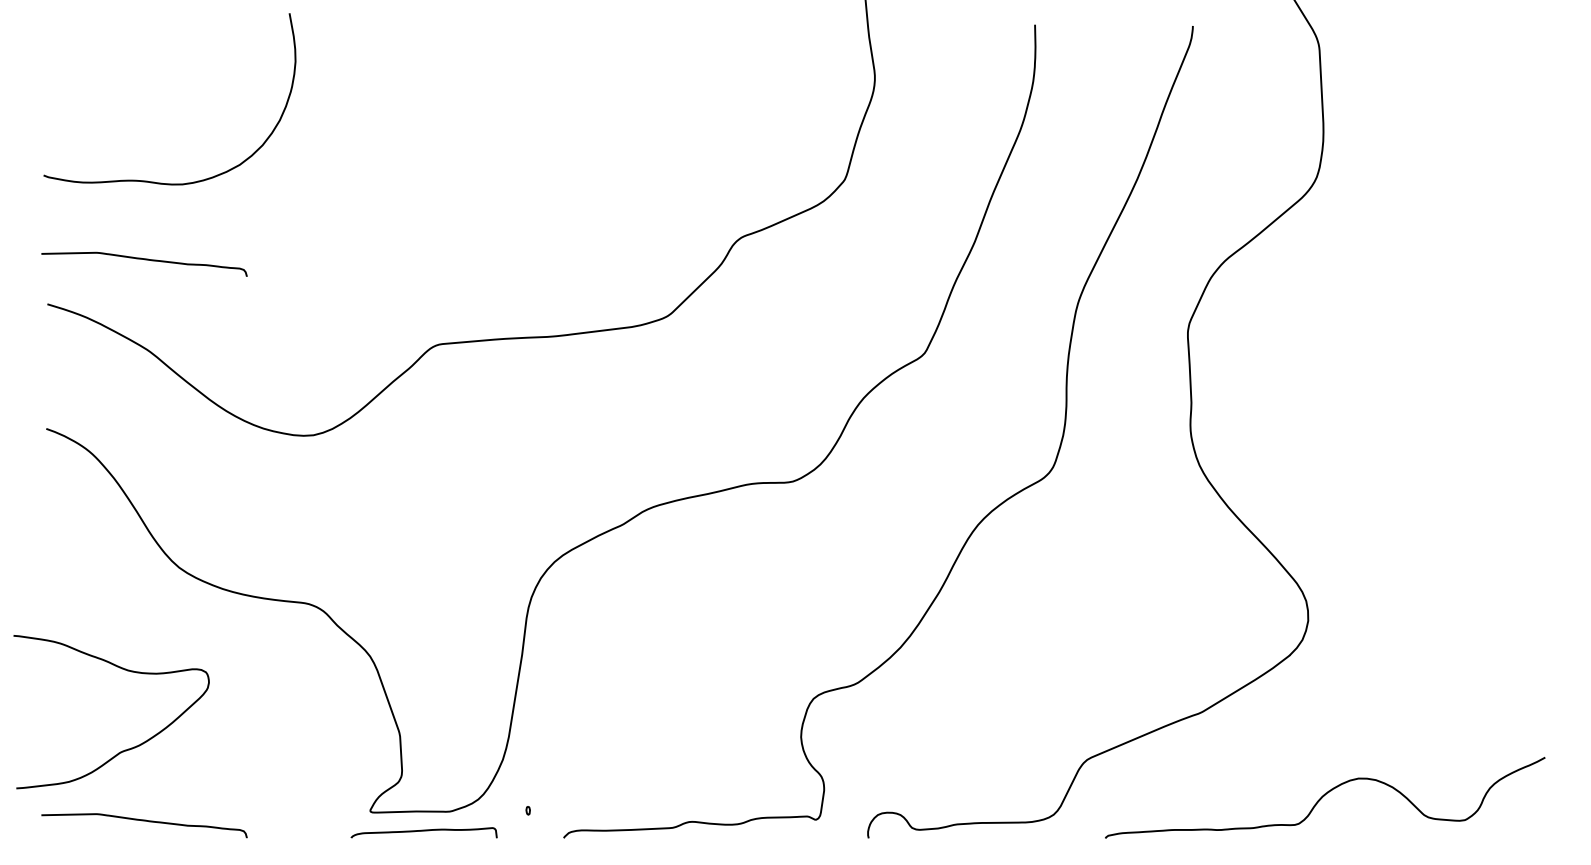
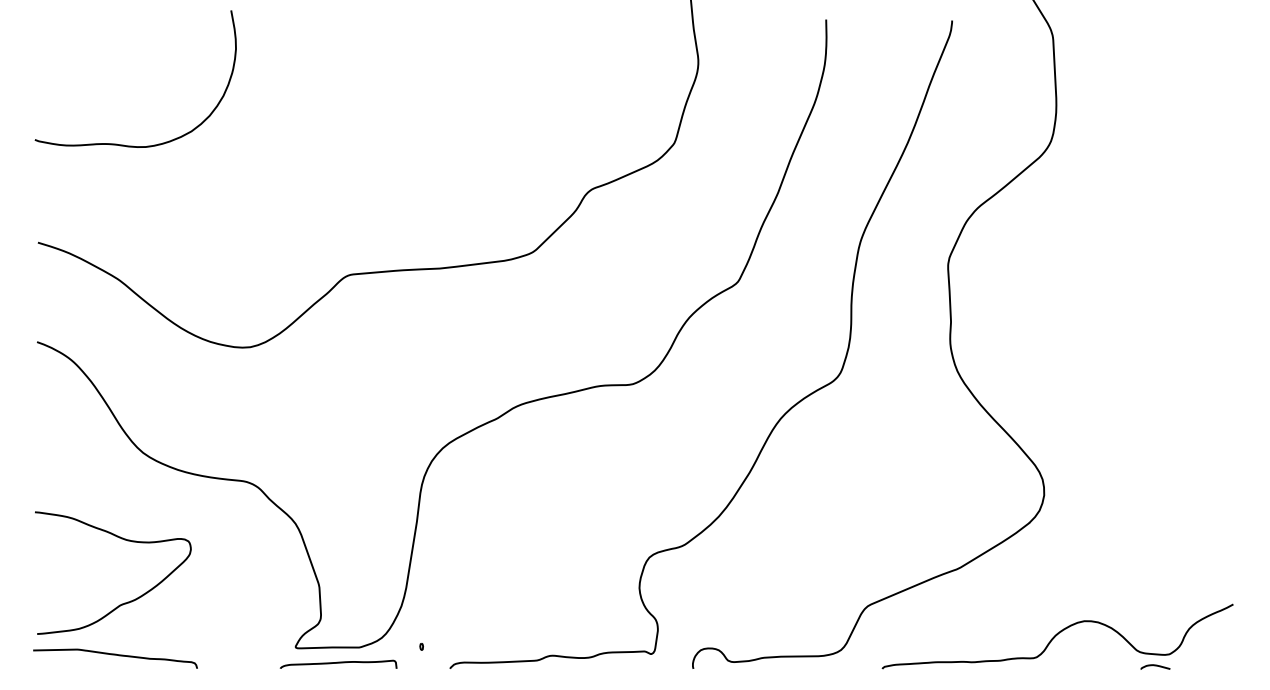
curve: (144, 260) -> (115, 207), removed
curve: (125, 748) -> (124, 602), moved
curve: (1447, 835) -> (1155, 666), added

